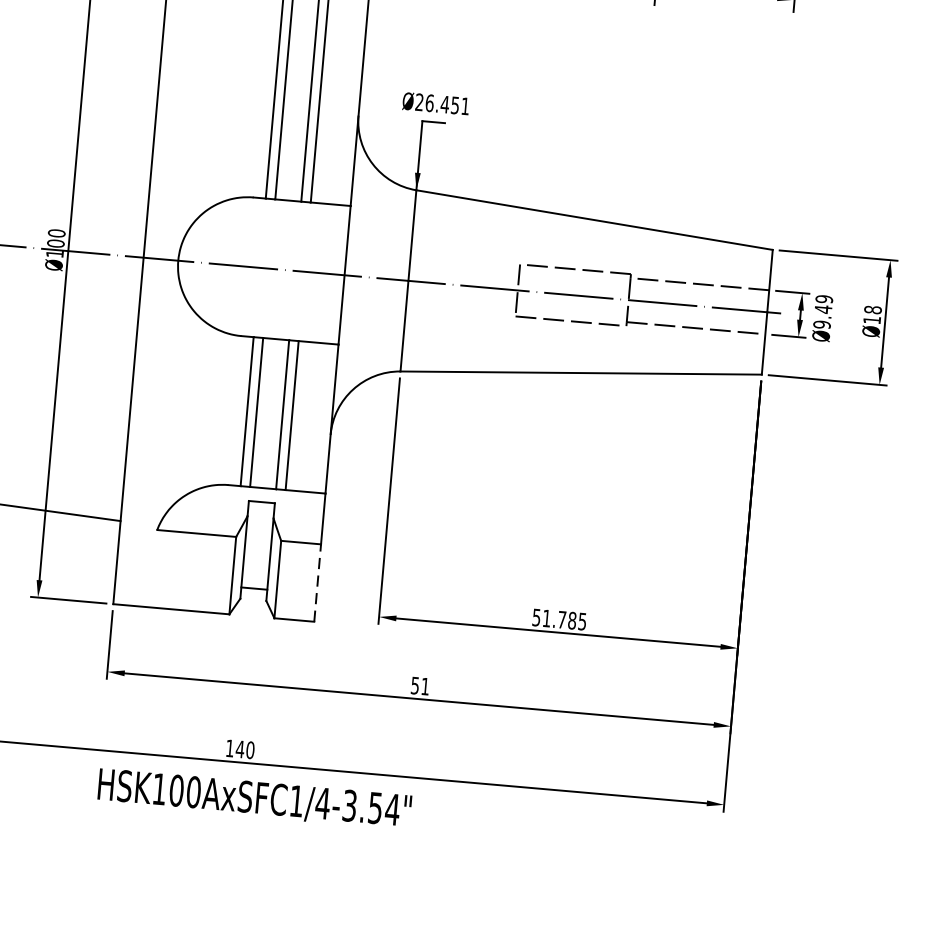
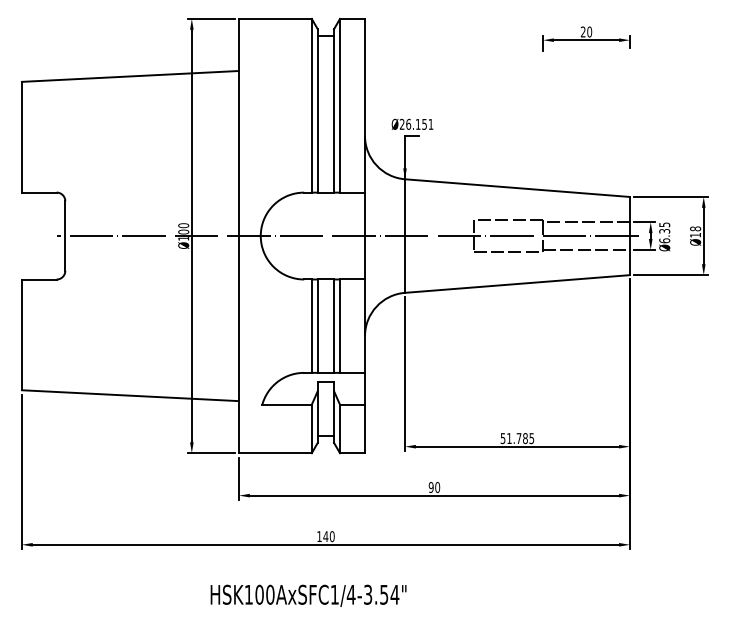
text: (443, 104) -> (417, 124), 26.451 -> 26.151
text: (822, 311) -> (664, 232), 9.49 -> 6.35
line: (318, 582) -> (365, 428), dashed -> solid
text: (420, 686) -> (434, 487), 51 -> 90
text: (254, 798) -> (308, 595), moved

